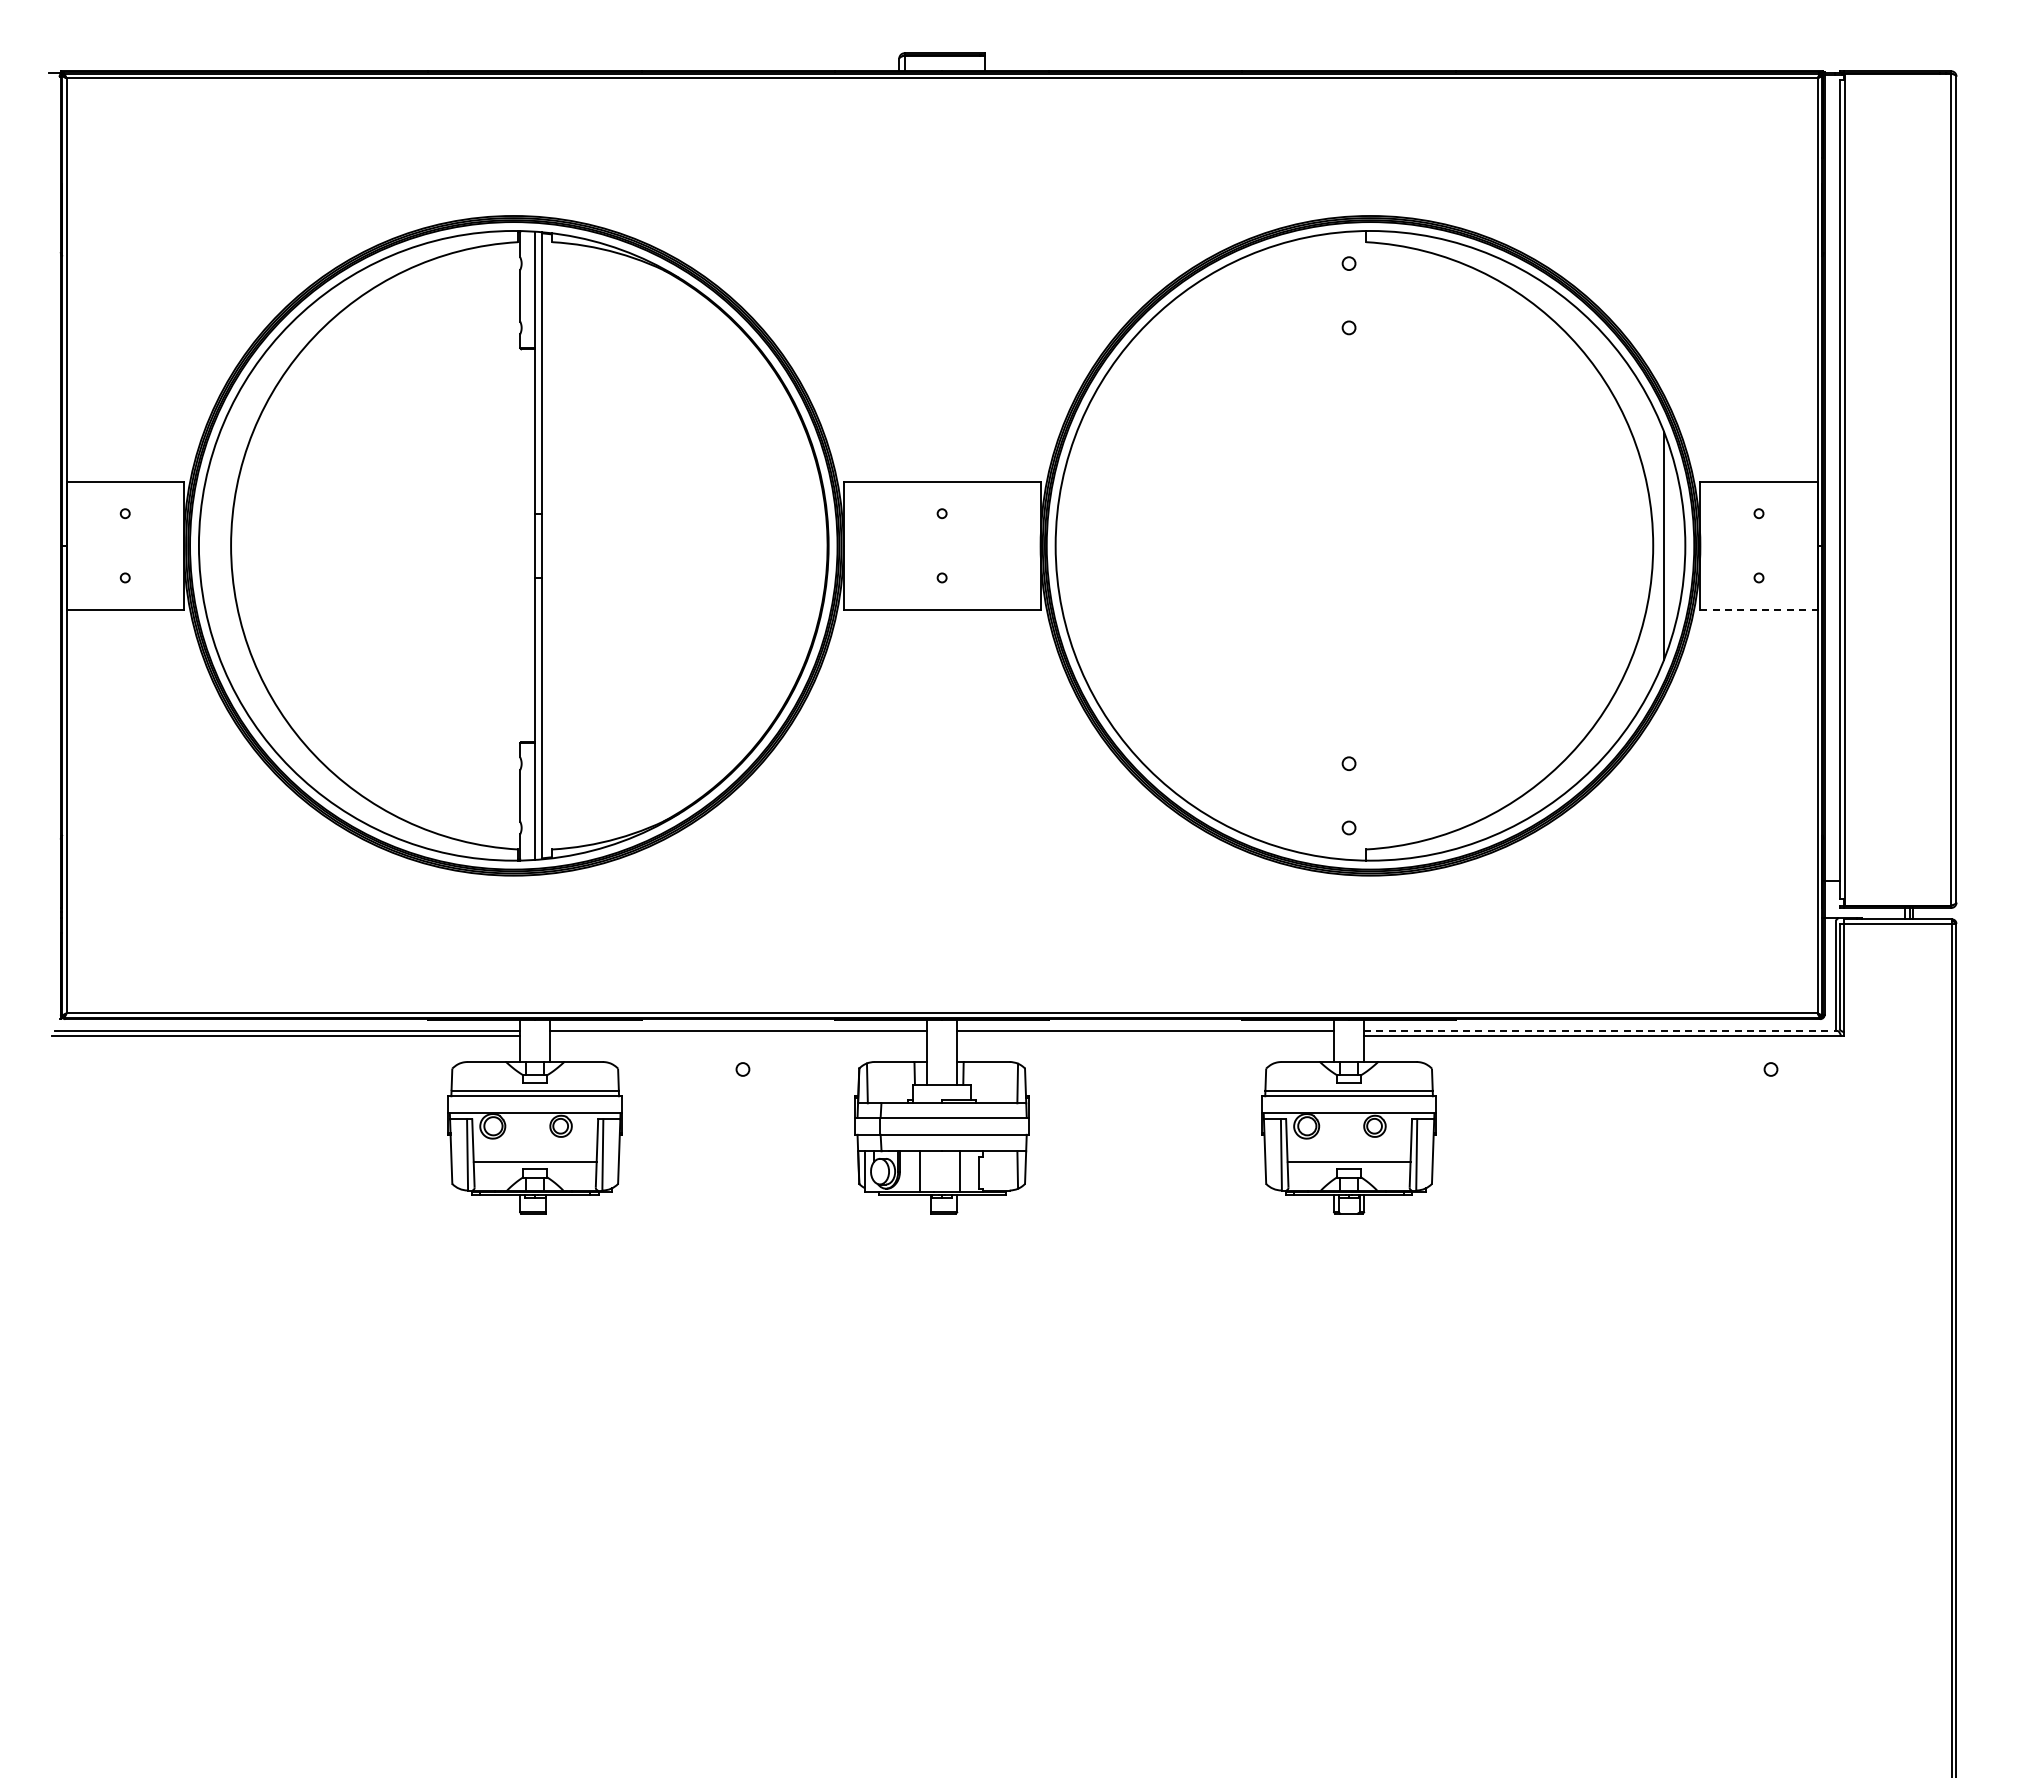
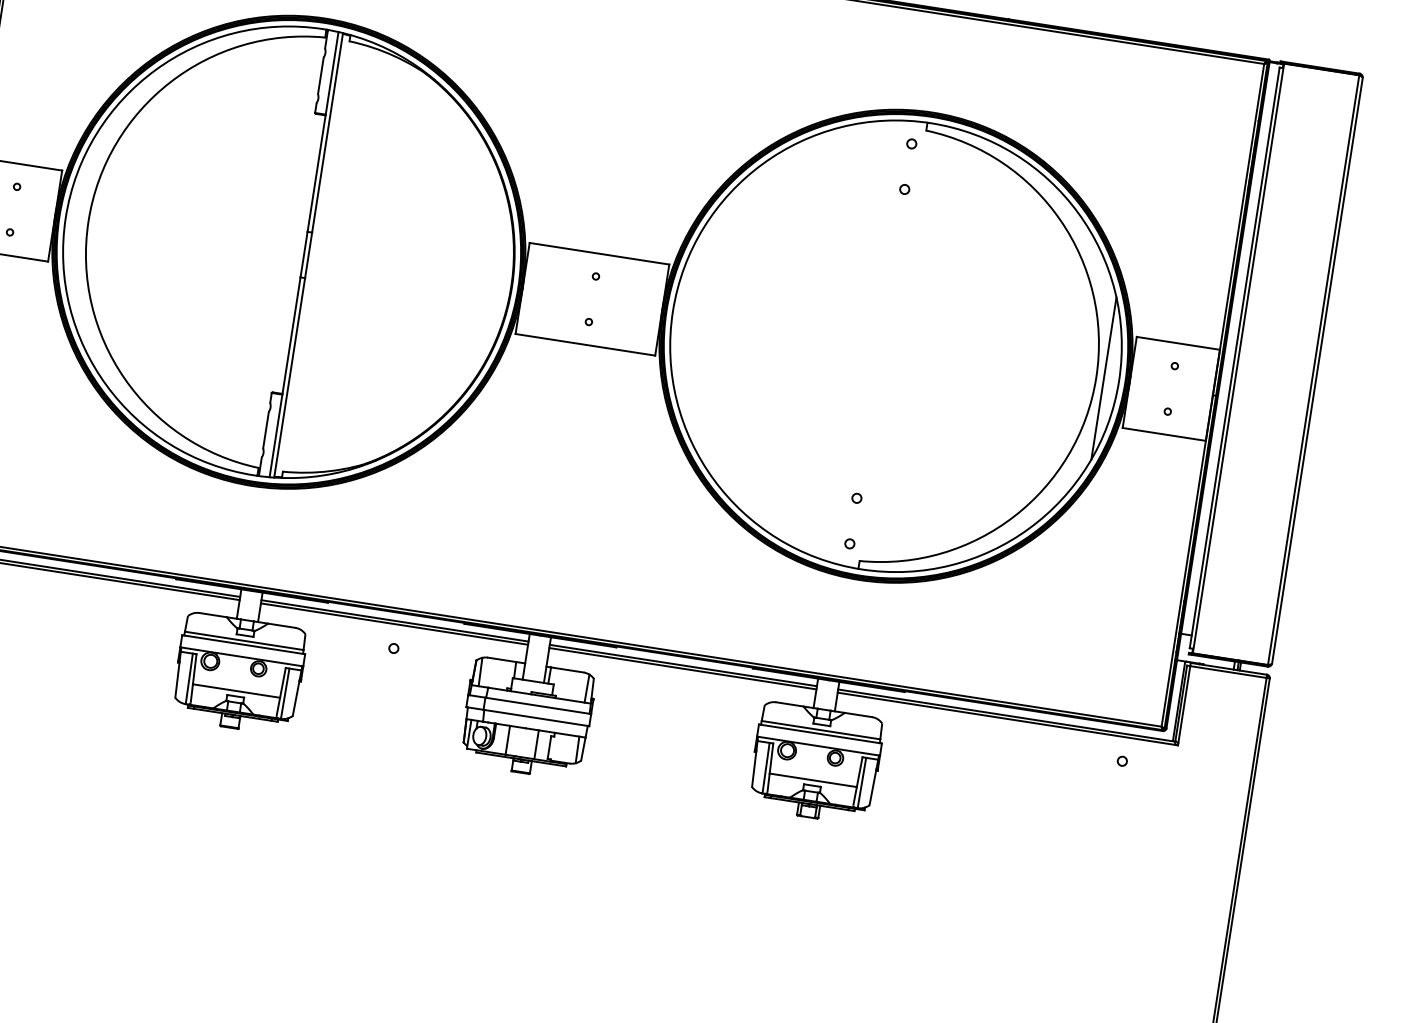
line: (1759, 610) -> (1164, 434), dashed -> solid
line: (1600, 1031) -> (1005, 715), dashed -> solid
line: (738, 1035) -> (394, 623), added
line: (1145, 1035) -> (682, 668), added

